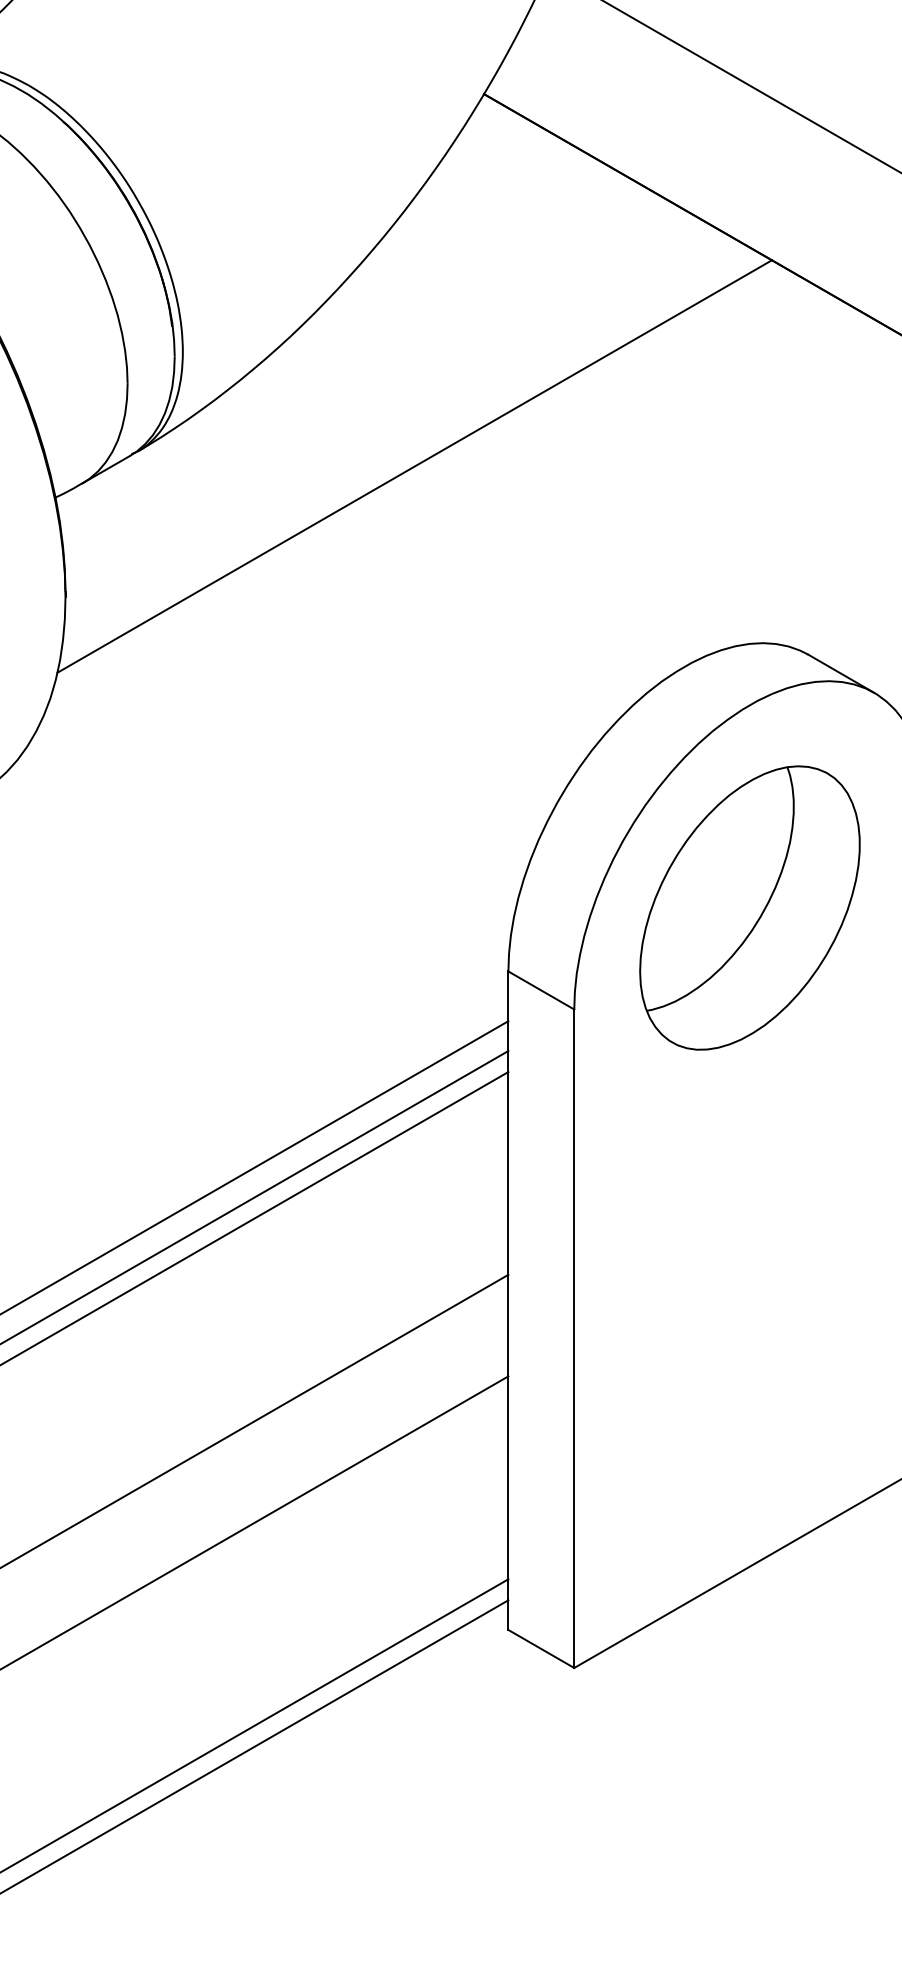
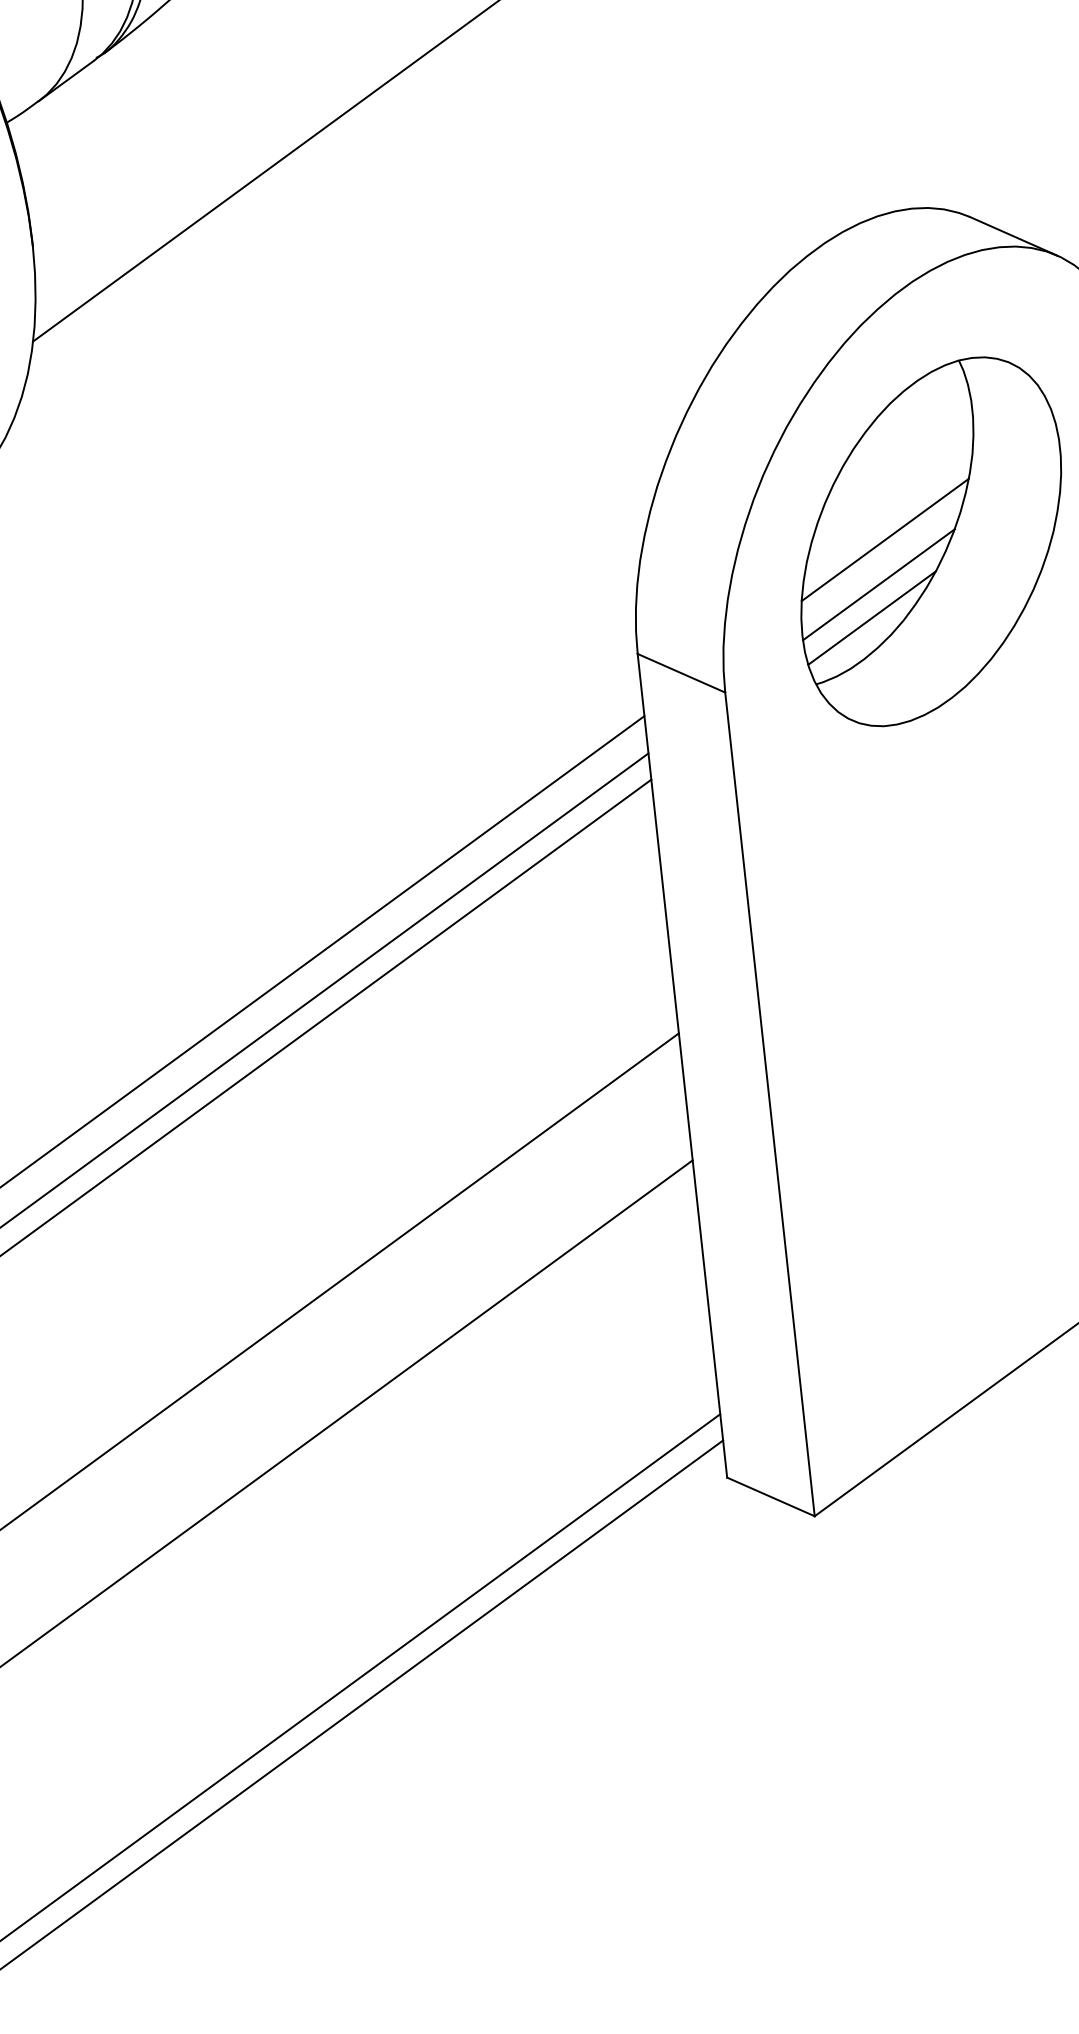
line: (713, 902) -> (884, 539), added
line: (704, 937) -> (878, 584), added
line: (696, 962) -> (871, 617), added

